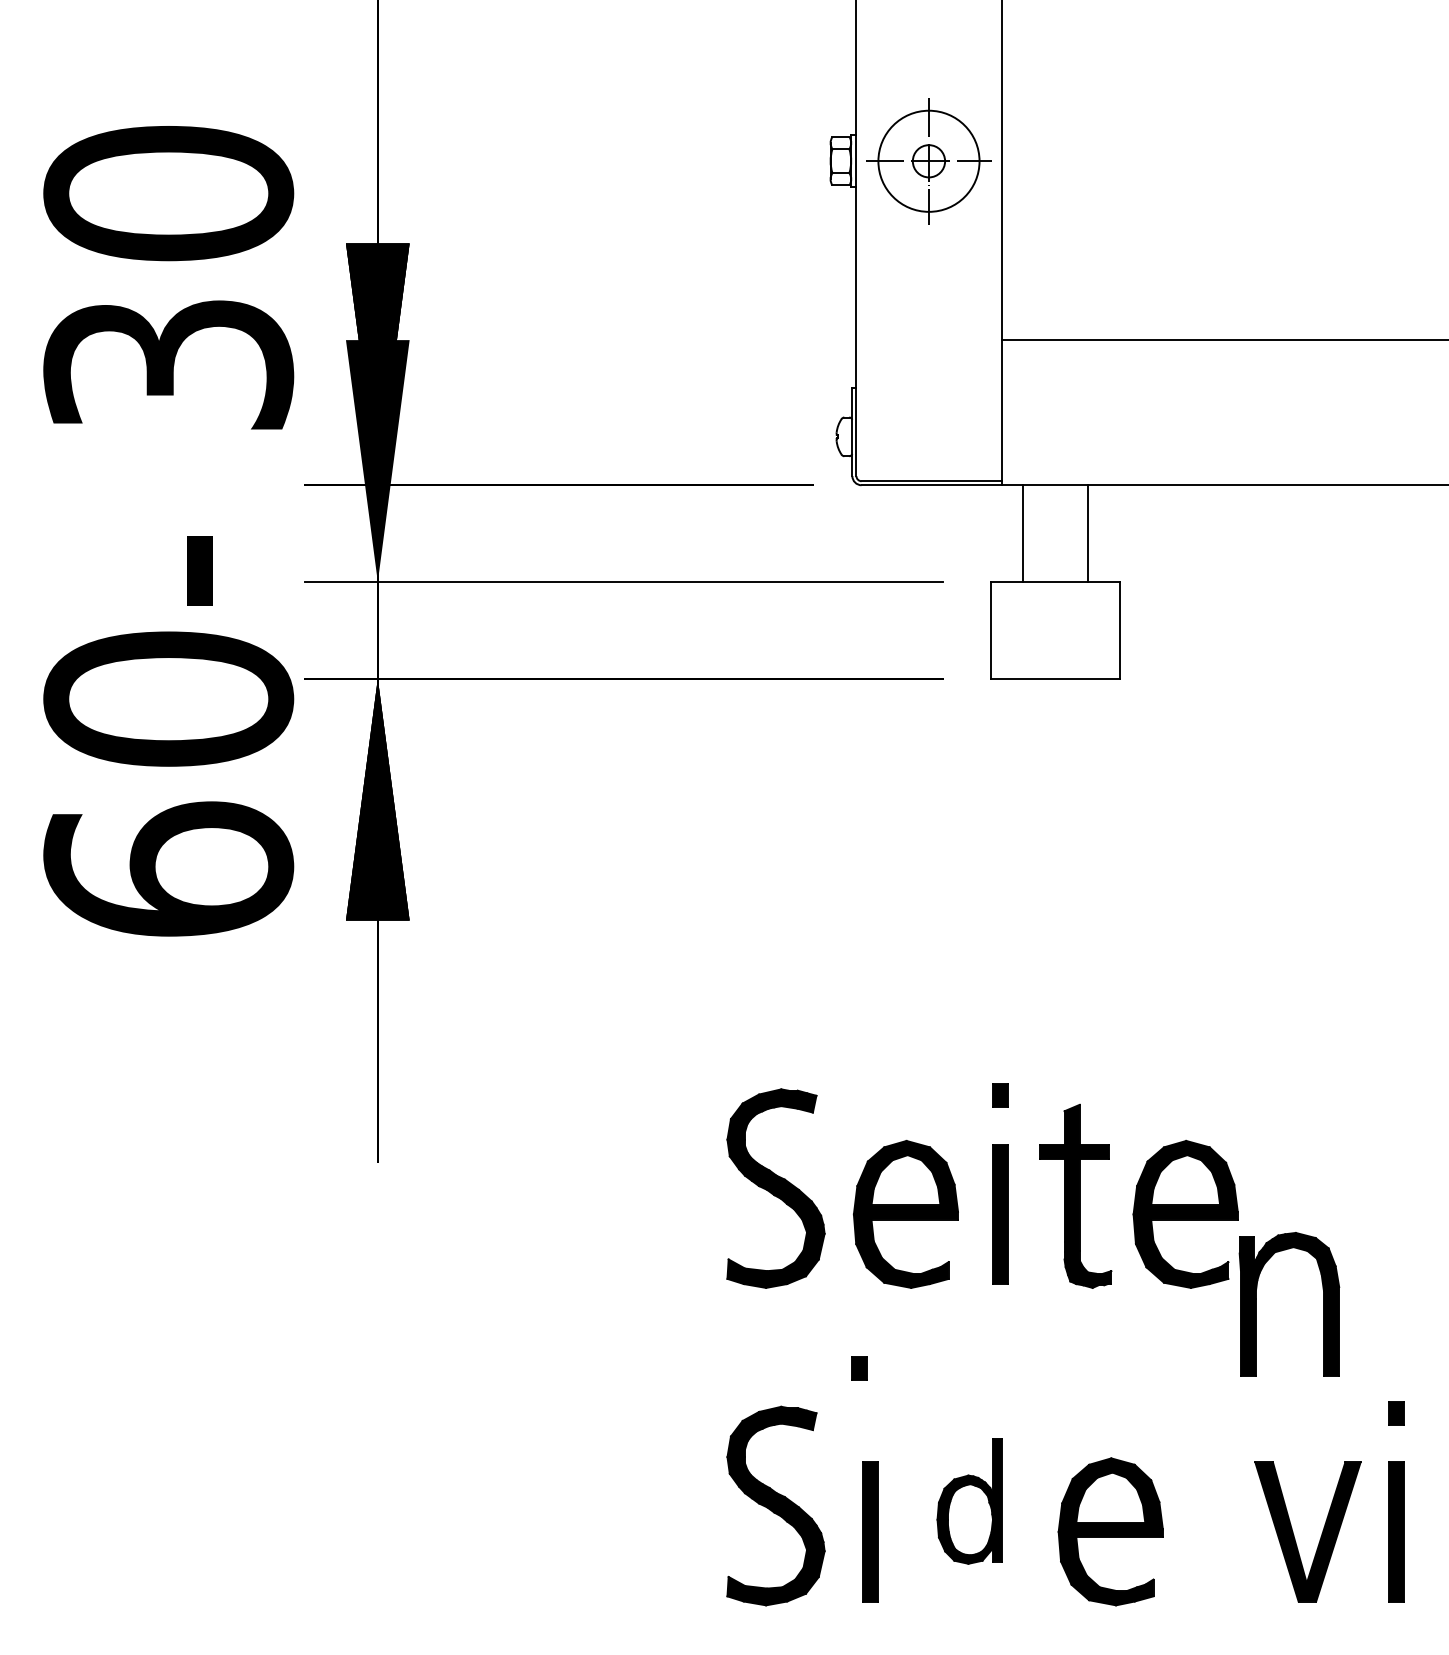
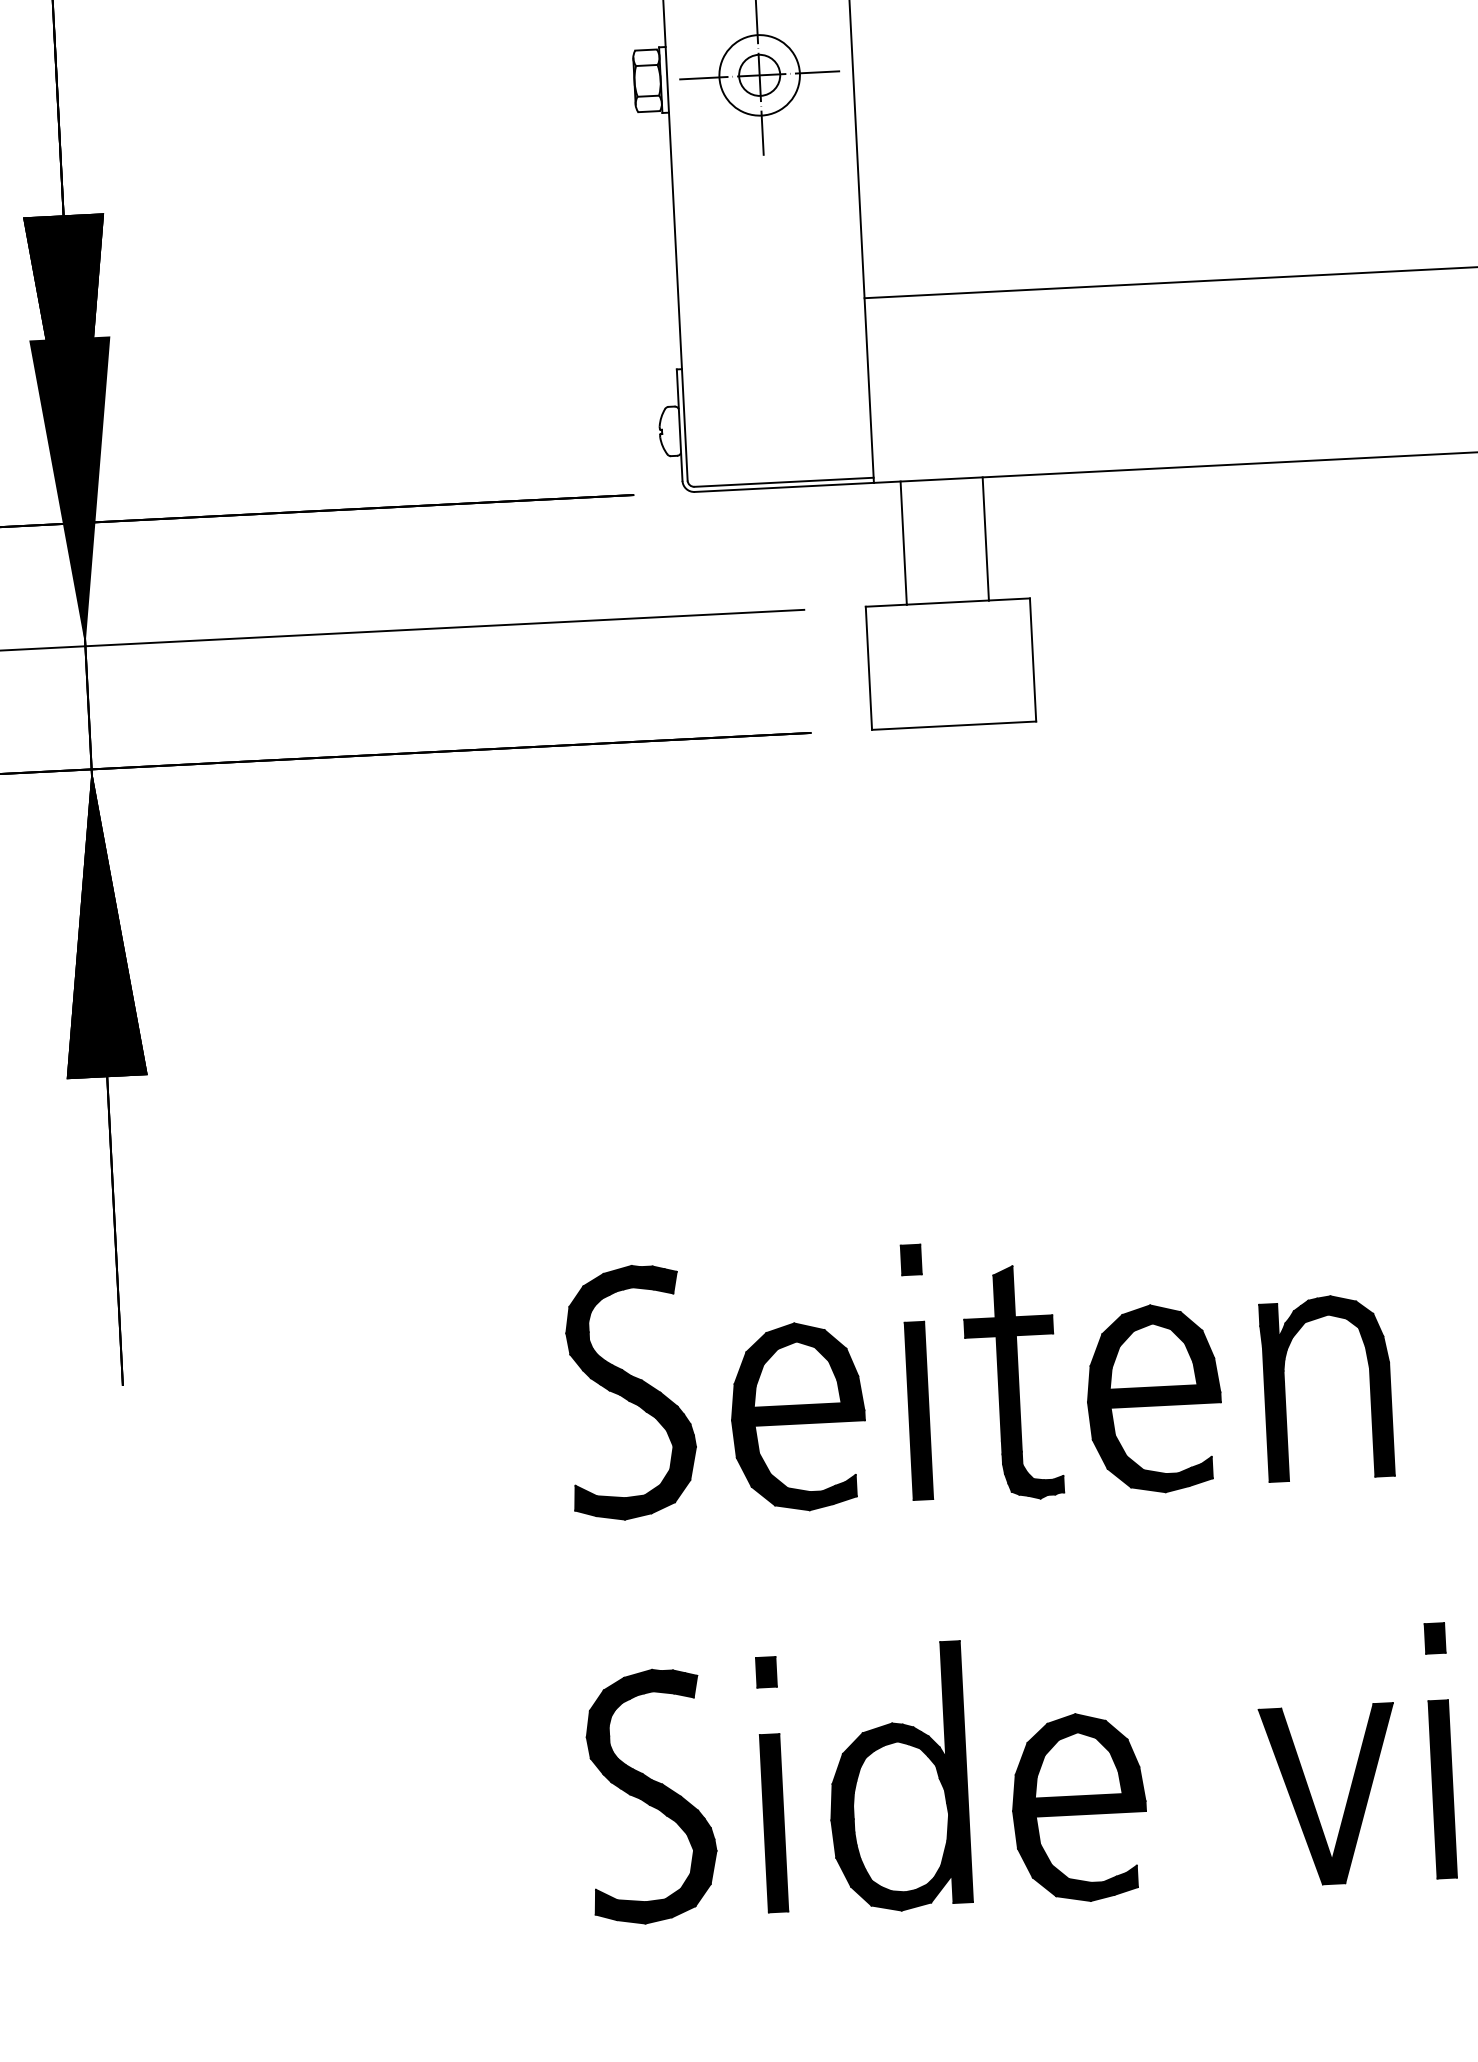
circle: (928, 160) -> (759, 74), size x0.62
part: (1256, 1304) -> (1284, 1389), moved
part: (859, 1368) -> (765, 1672), moved
part: (969, 1501) -> (897, 1778), size x1.67

